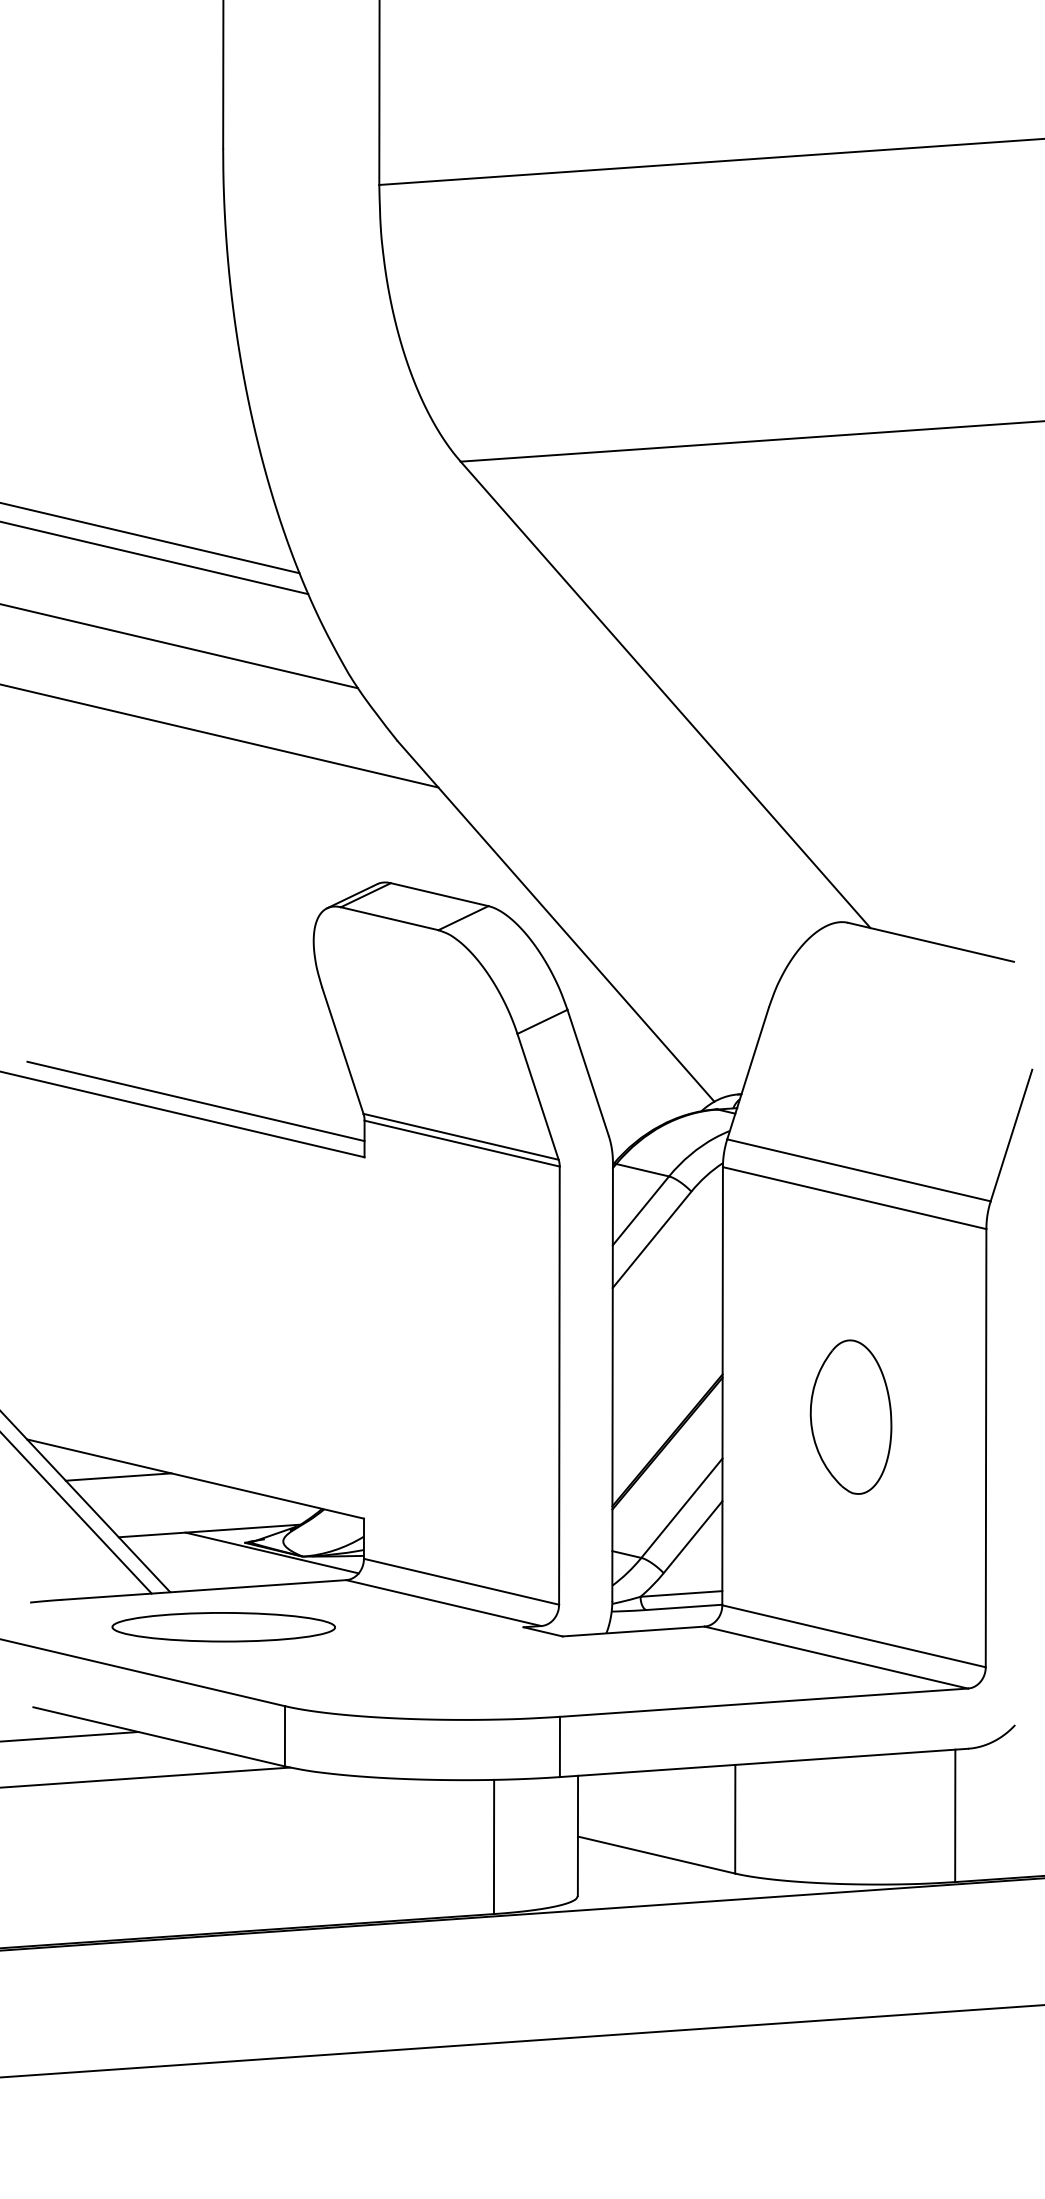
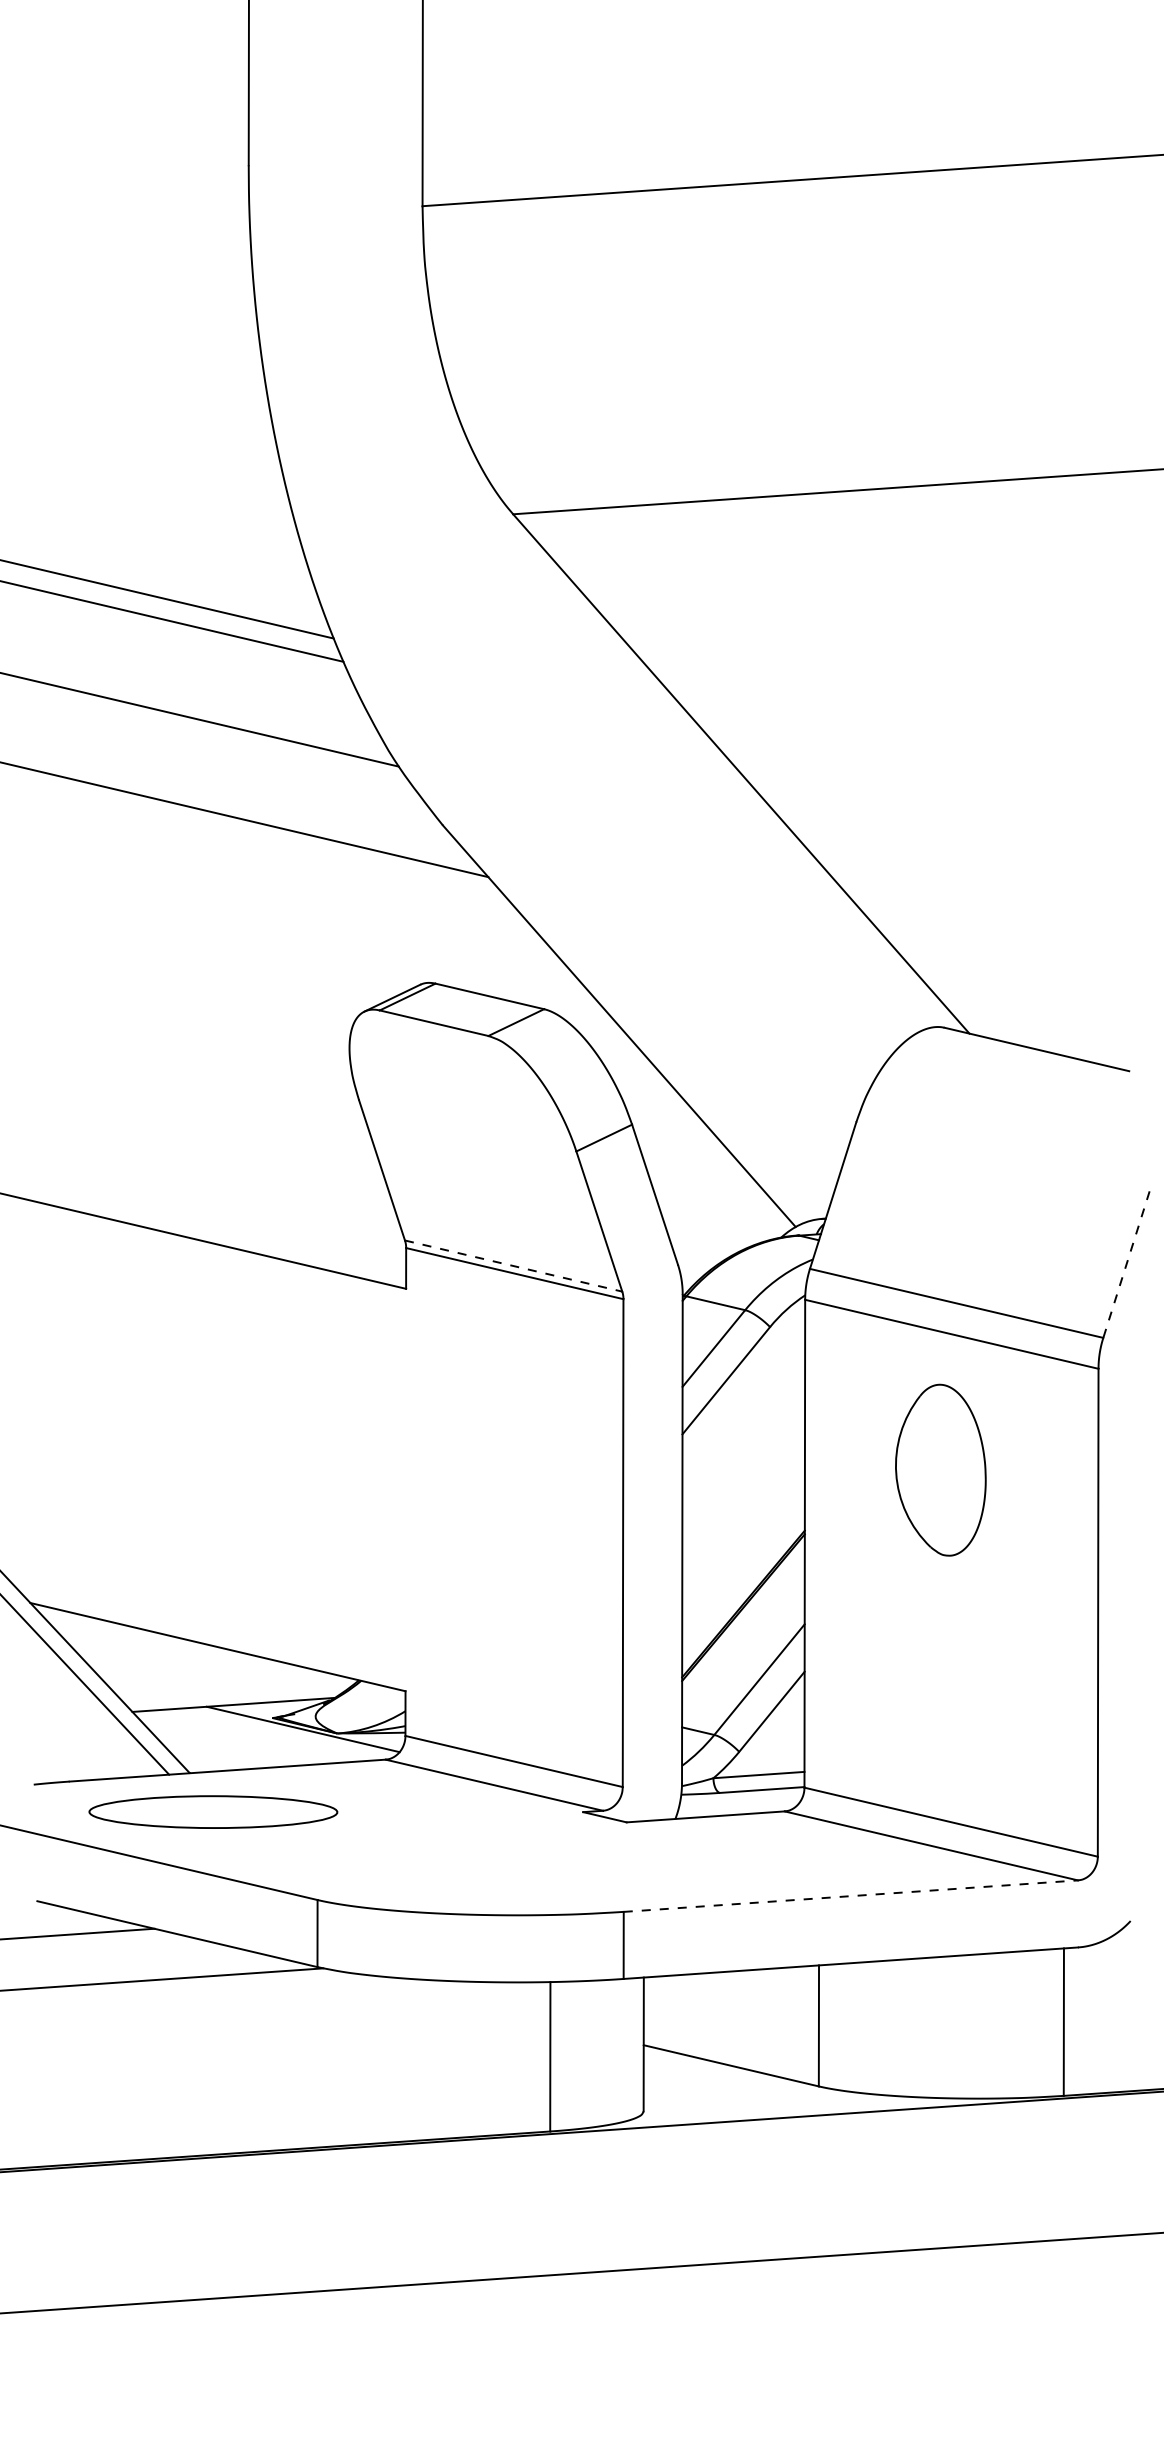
line: (196, 1101) -> (218, 1226), removed
line: (1011, 1135) -> (1126, 1264), solid -> dashed
line: (460, 1137) -> (513, 1266), solid -> dashed
part: (850, 1416) -> (940, 1469), moved
line: (118, 1476) -> (132, 1644), removed
part: (223, 1626) -> (213, 1811), moved
line: (763, 1703) -> (850, 1896), solid -> dashed

